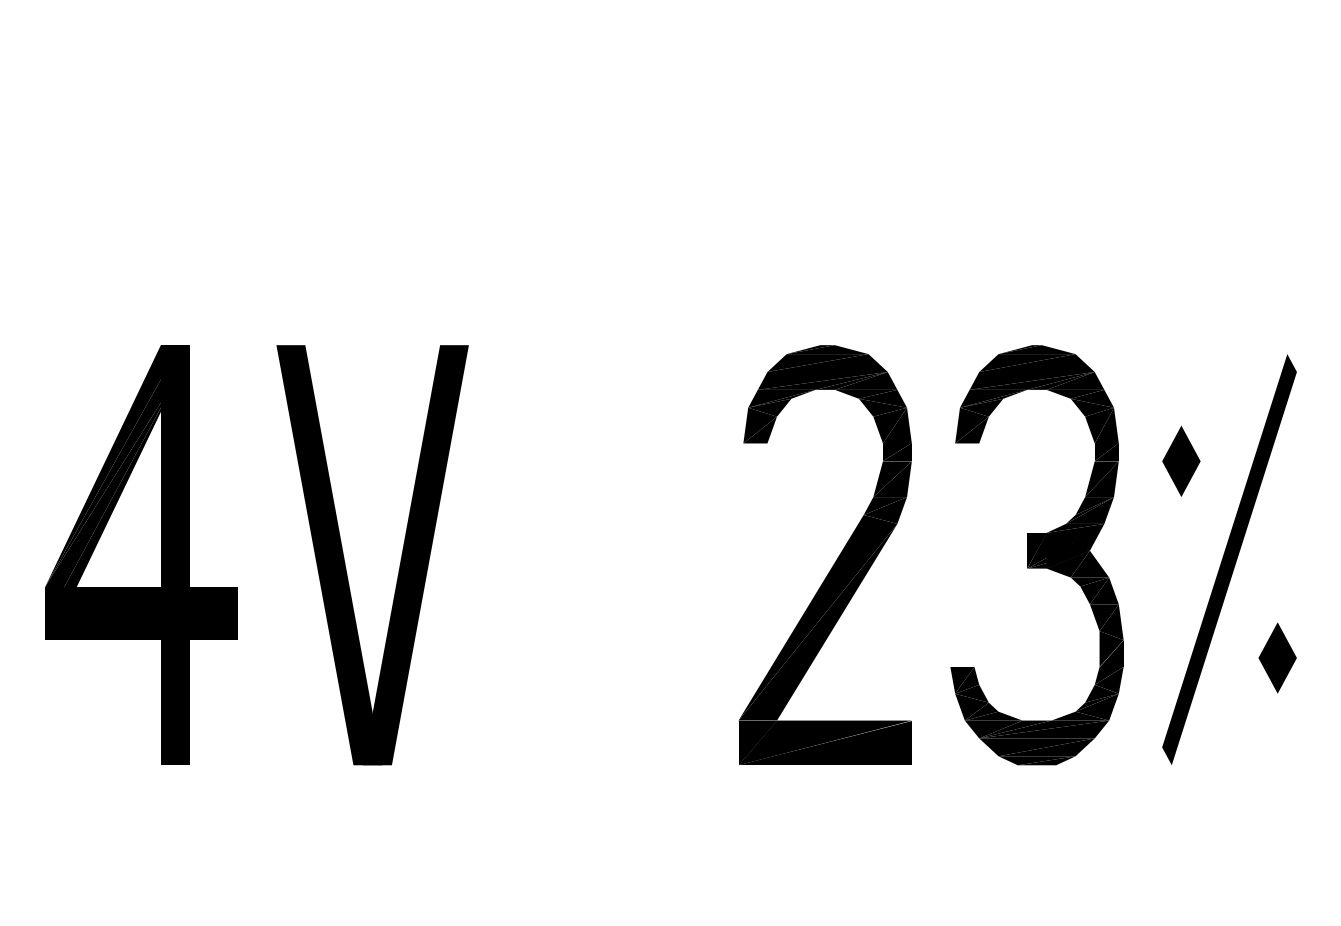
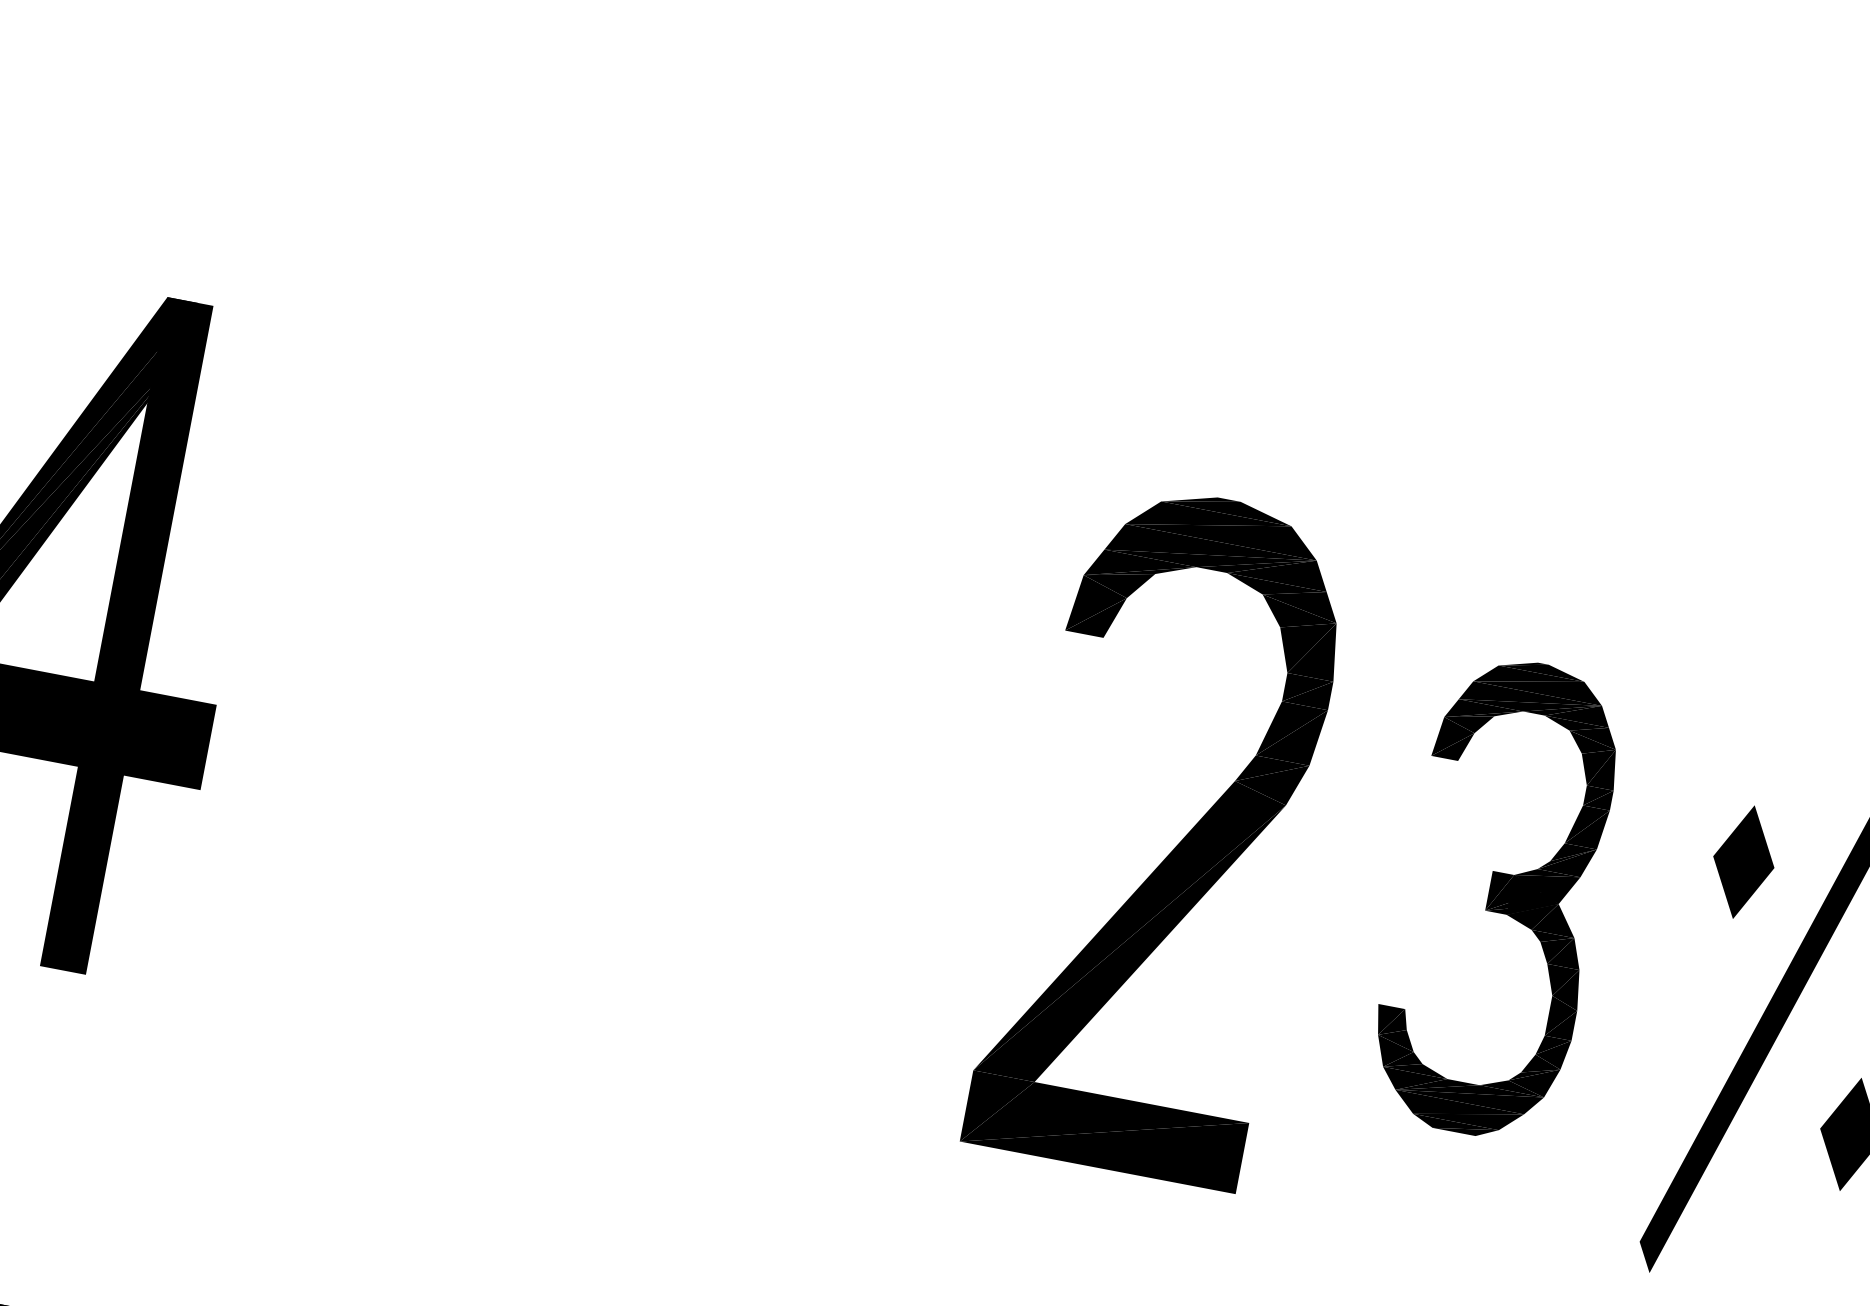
part: (1181, 461) -> (1743, 862), moved
part: (1036, 555) -> (1497, 898), size x0.7
part: (345, 562) -> (395, 699), removed

